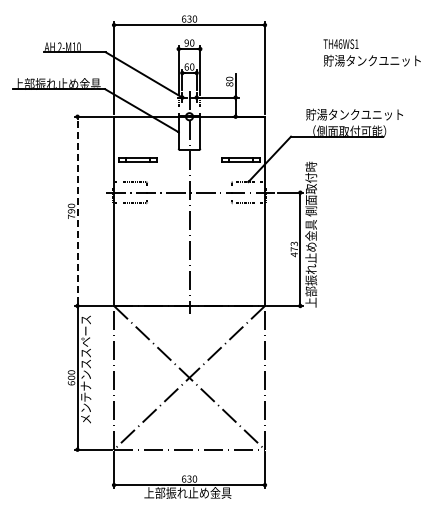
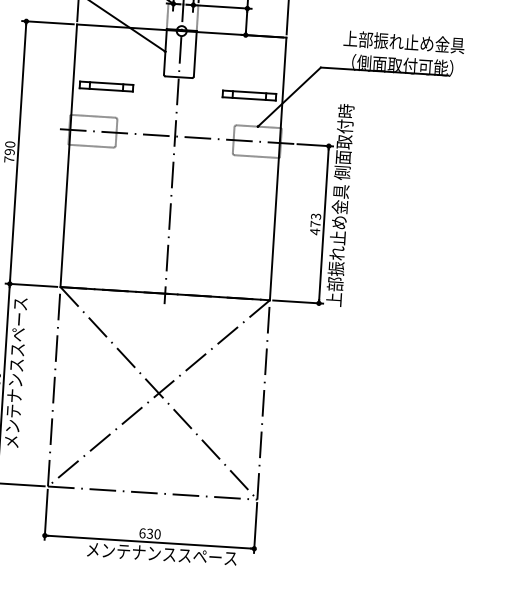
text: (354, 114) -> (410, 42), 貯湯タンクユニット -> 上部振れ止め金具
line: (77, 210) -> (18, 151), dashed -> solid
text: (198, 492) -> (161, 553), 上部振れ止め金具 -> メンテナンススペース

